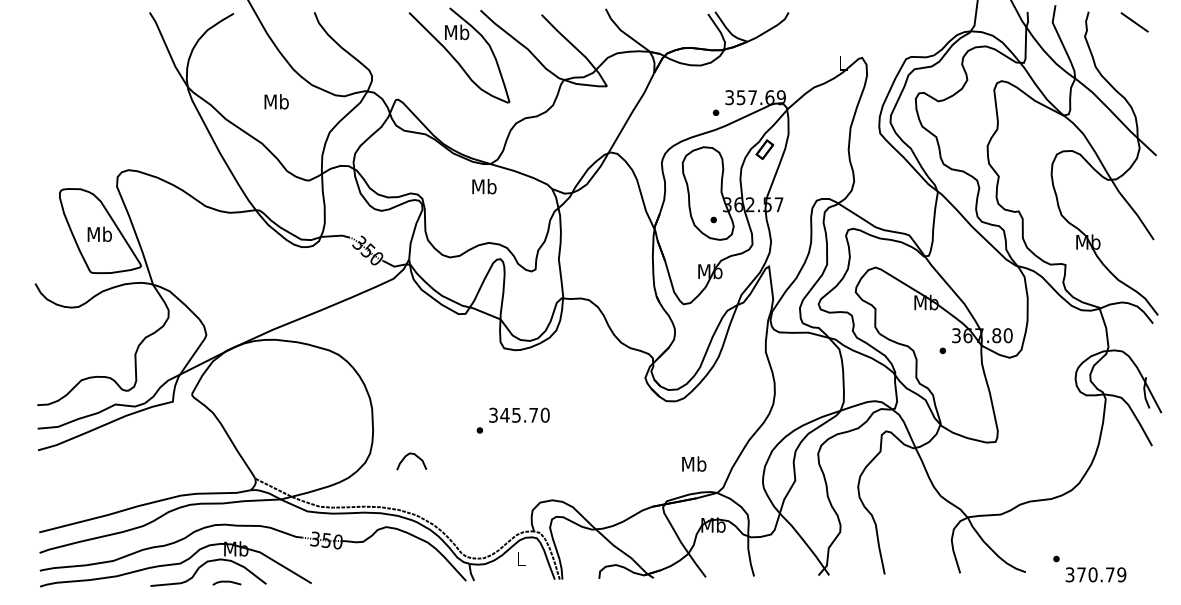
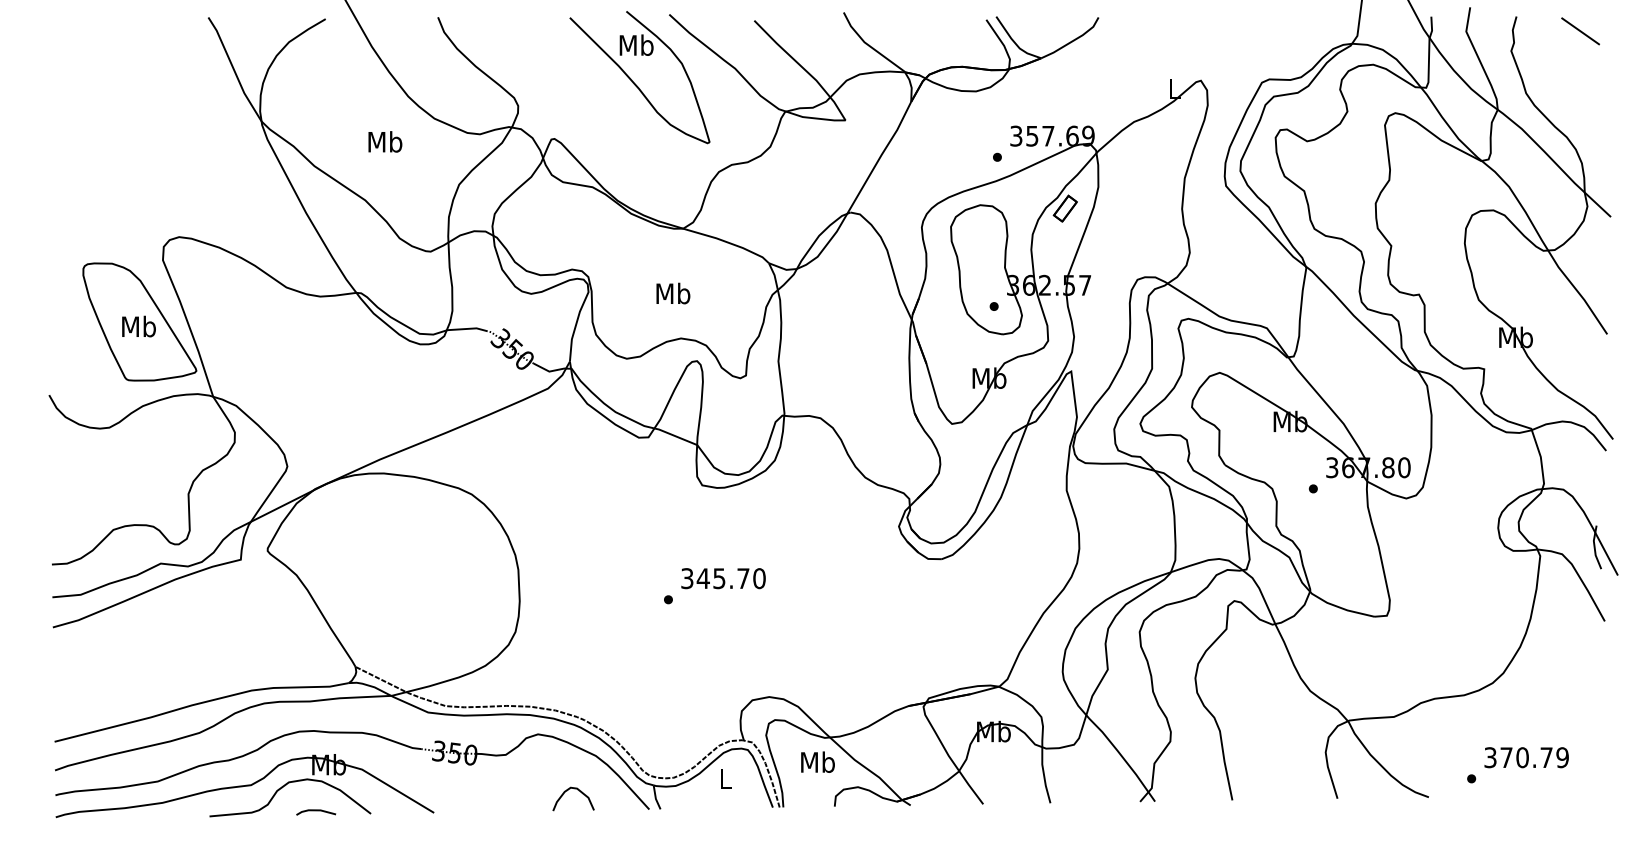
text: (484, 186) -> (673, 293), moved
curve: (407, 456) -> (567, 792), moved
text: (694, 463) -> (818, 761), moved
text: (1095, 574) -> (1525, 757), moved

